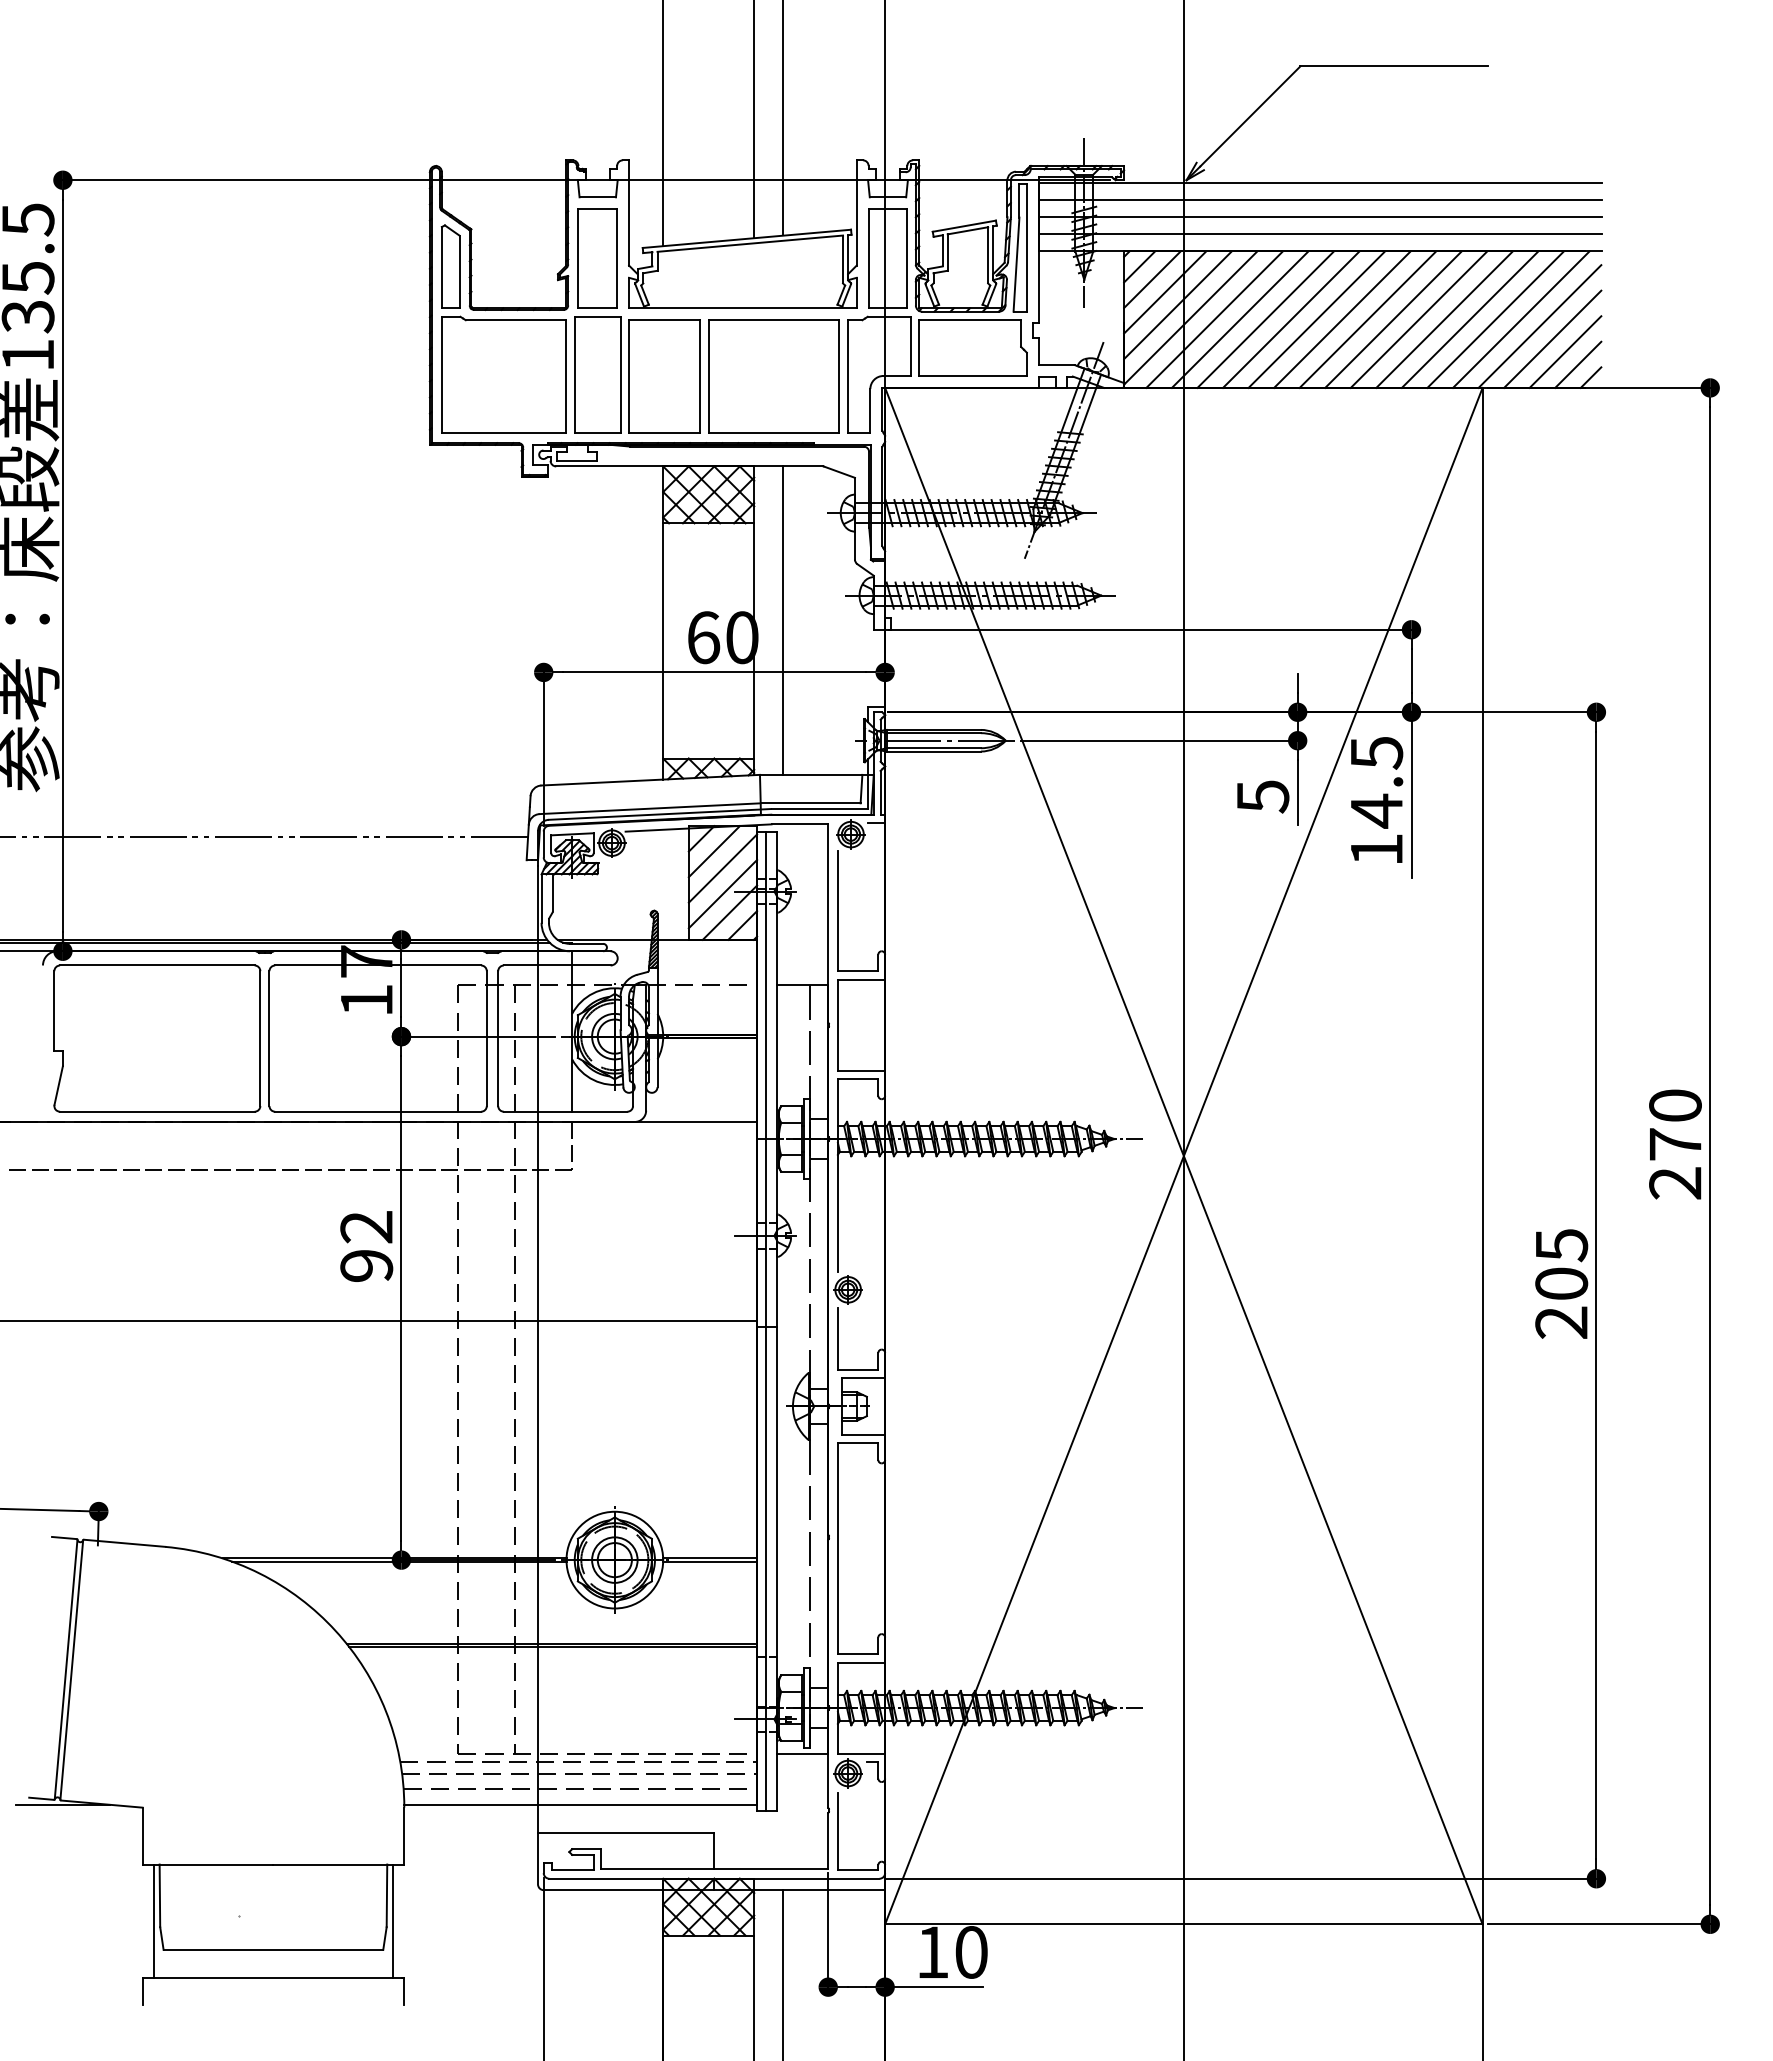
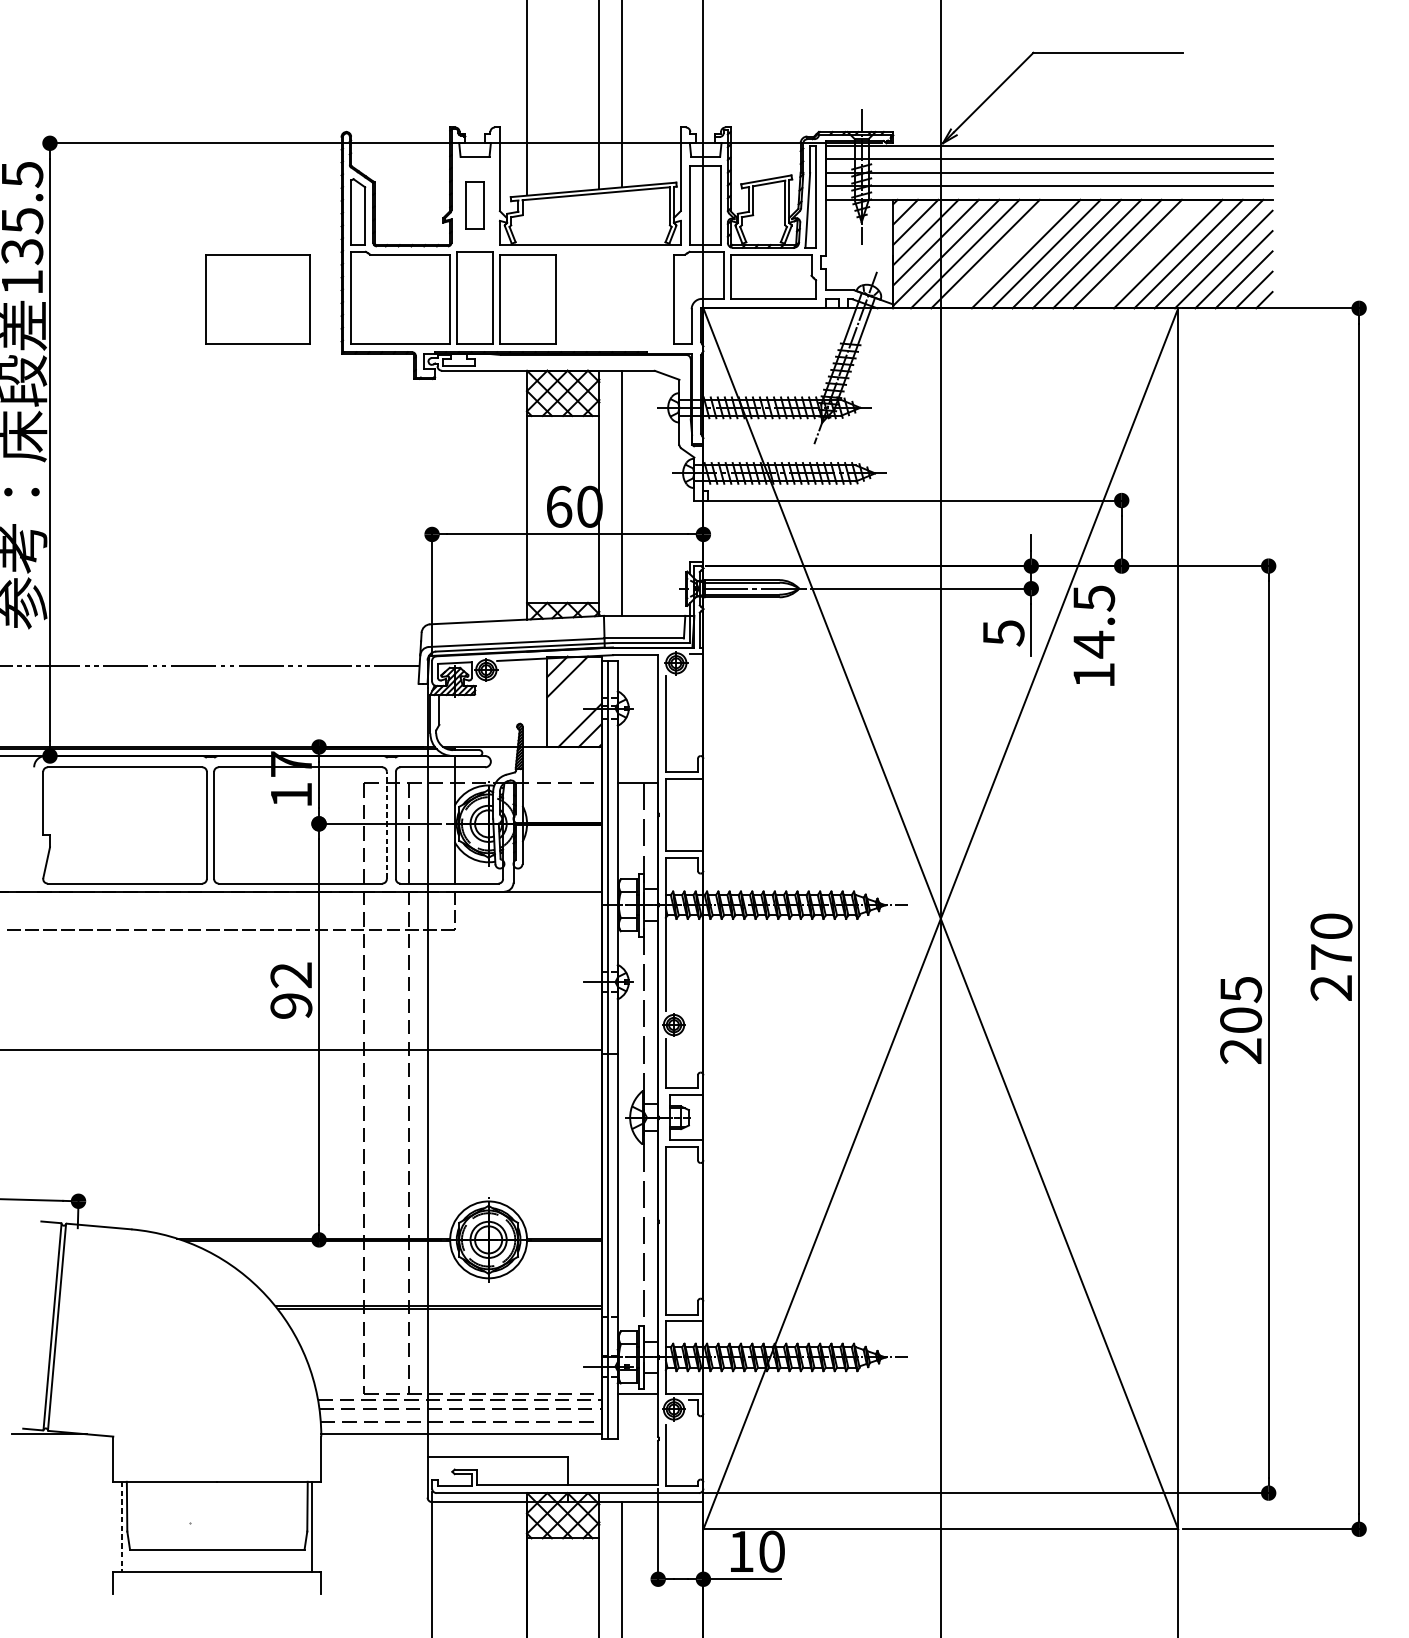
part: (597, 258) -> (474, 205), size x0.6
line: (1265, 319) -> (1005, 253), removed
line: (1444, 319) -> (1147, 253), removed
part: (773, 376) -> (257, 299), moved
line: (1411, 795) -> (1121, 632), removed
line: (722, 868) -> (574, 690), removed
line: (722, 894) -> (574, 710), removed
line: (486, 1038) -> (386, 825), solid -> dashed
text: (1675, 1144) -> (1331, 957), moved
line: (153, 1921) -> (121, 1527), solid -> dashed

